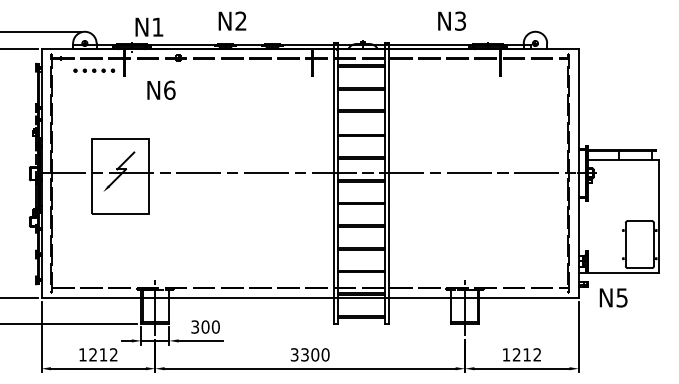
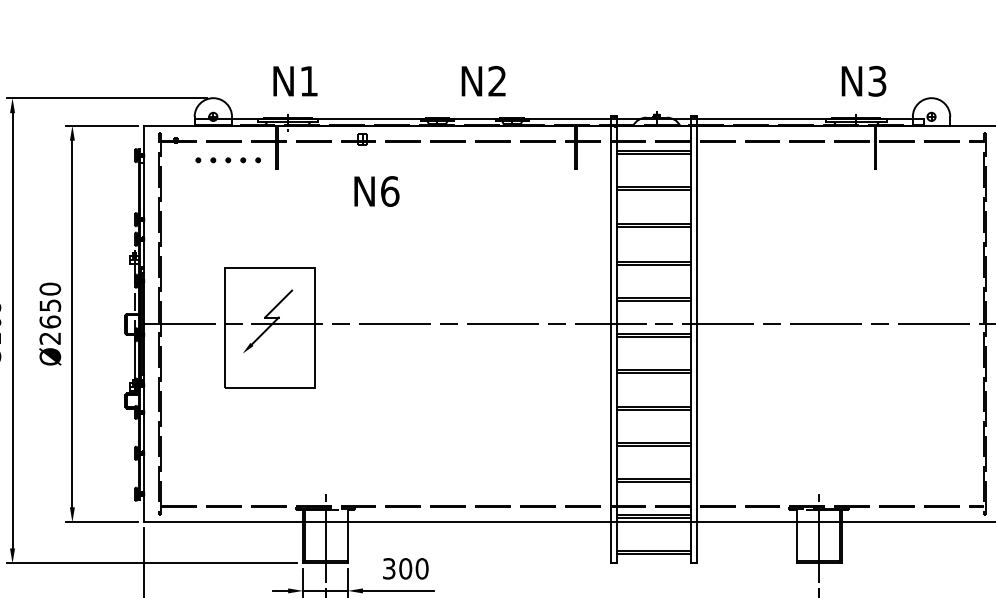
text: (232, 20) -> (483, 80), moved
text: (451, 20) -> (863, 80), moved
text: (149, 26) -> (295, 80), moved
text: (161, 89) -> (376, 190), moved

